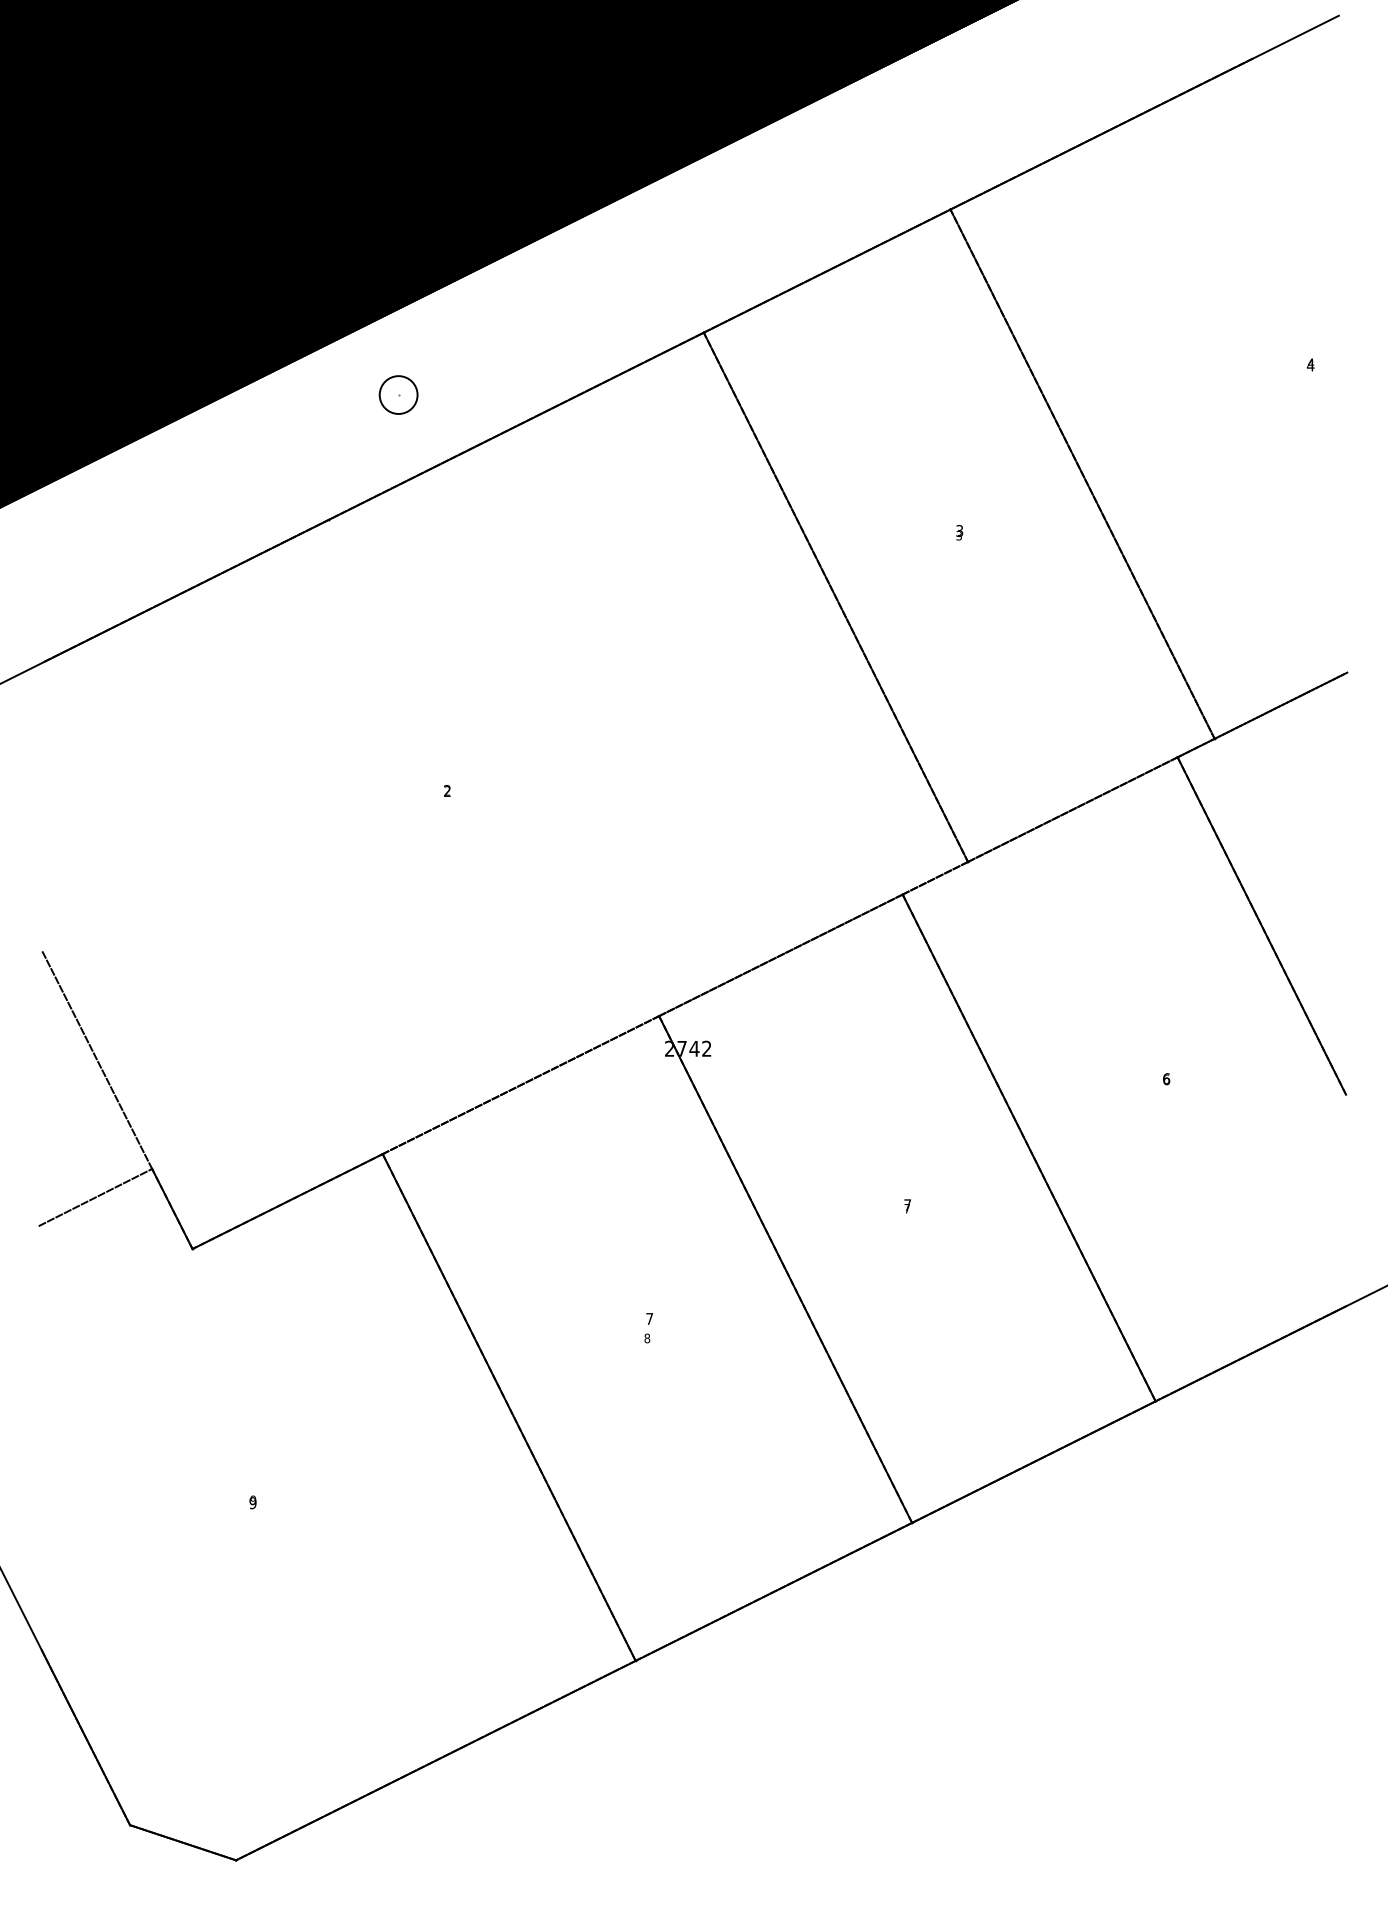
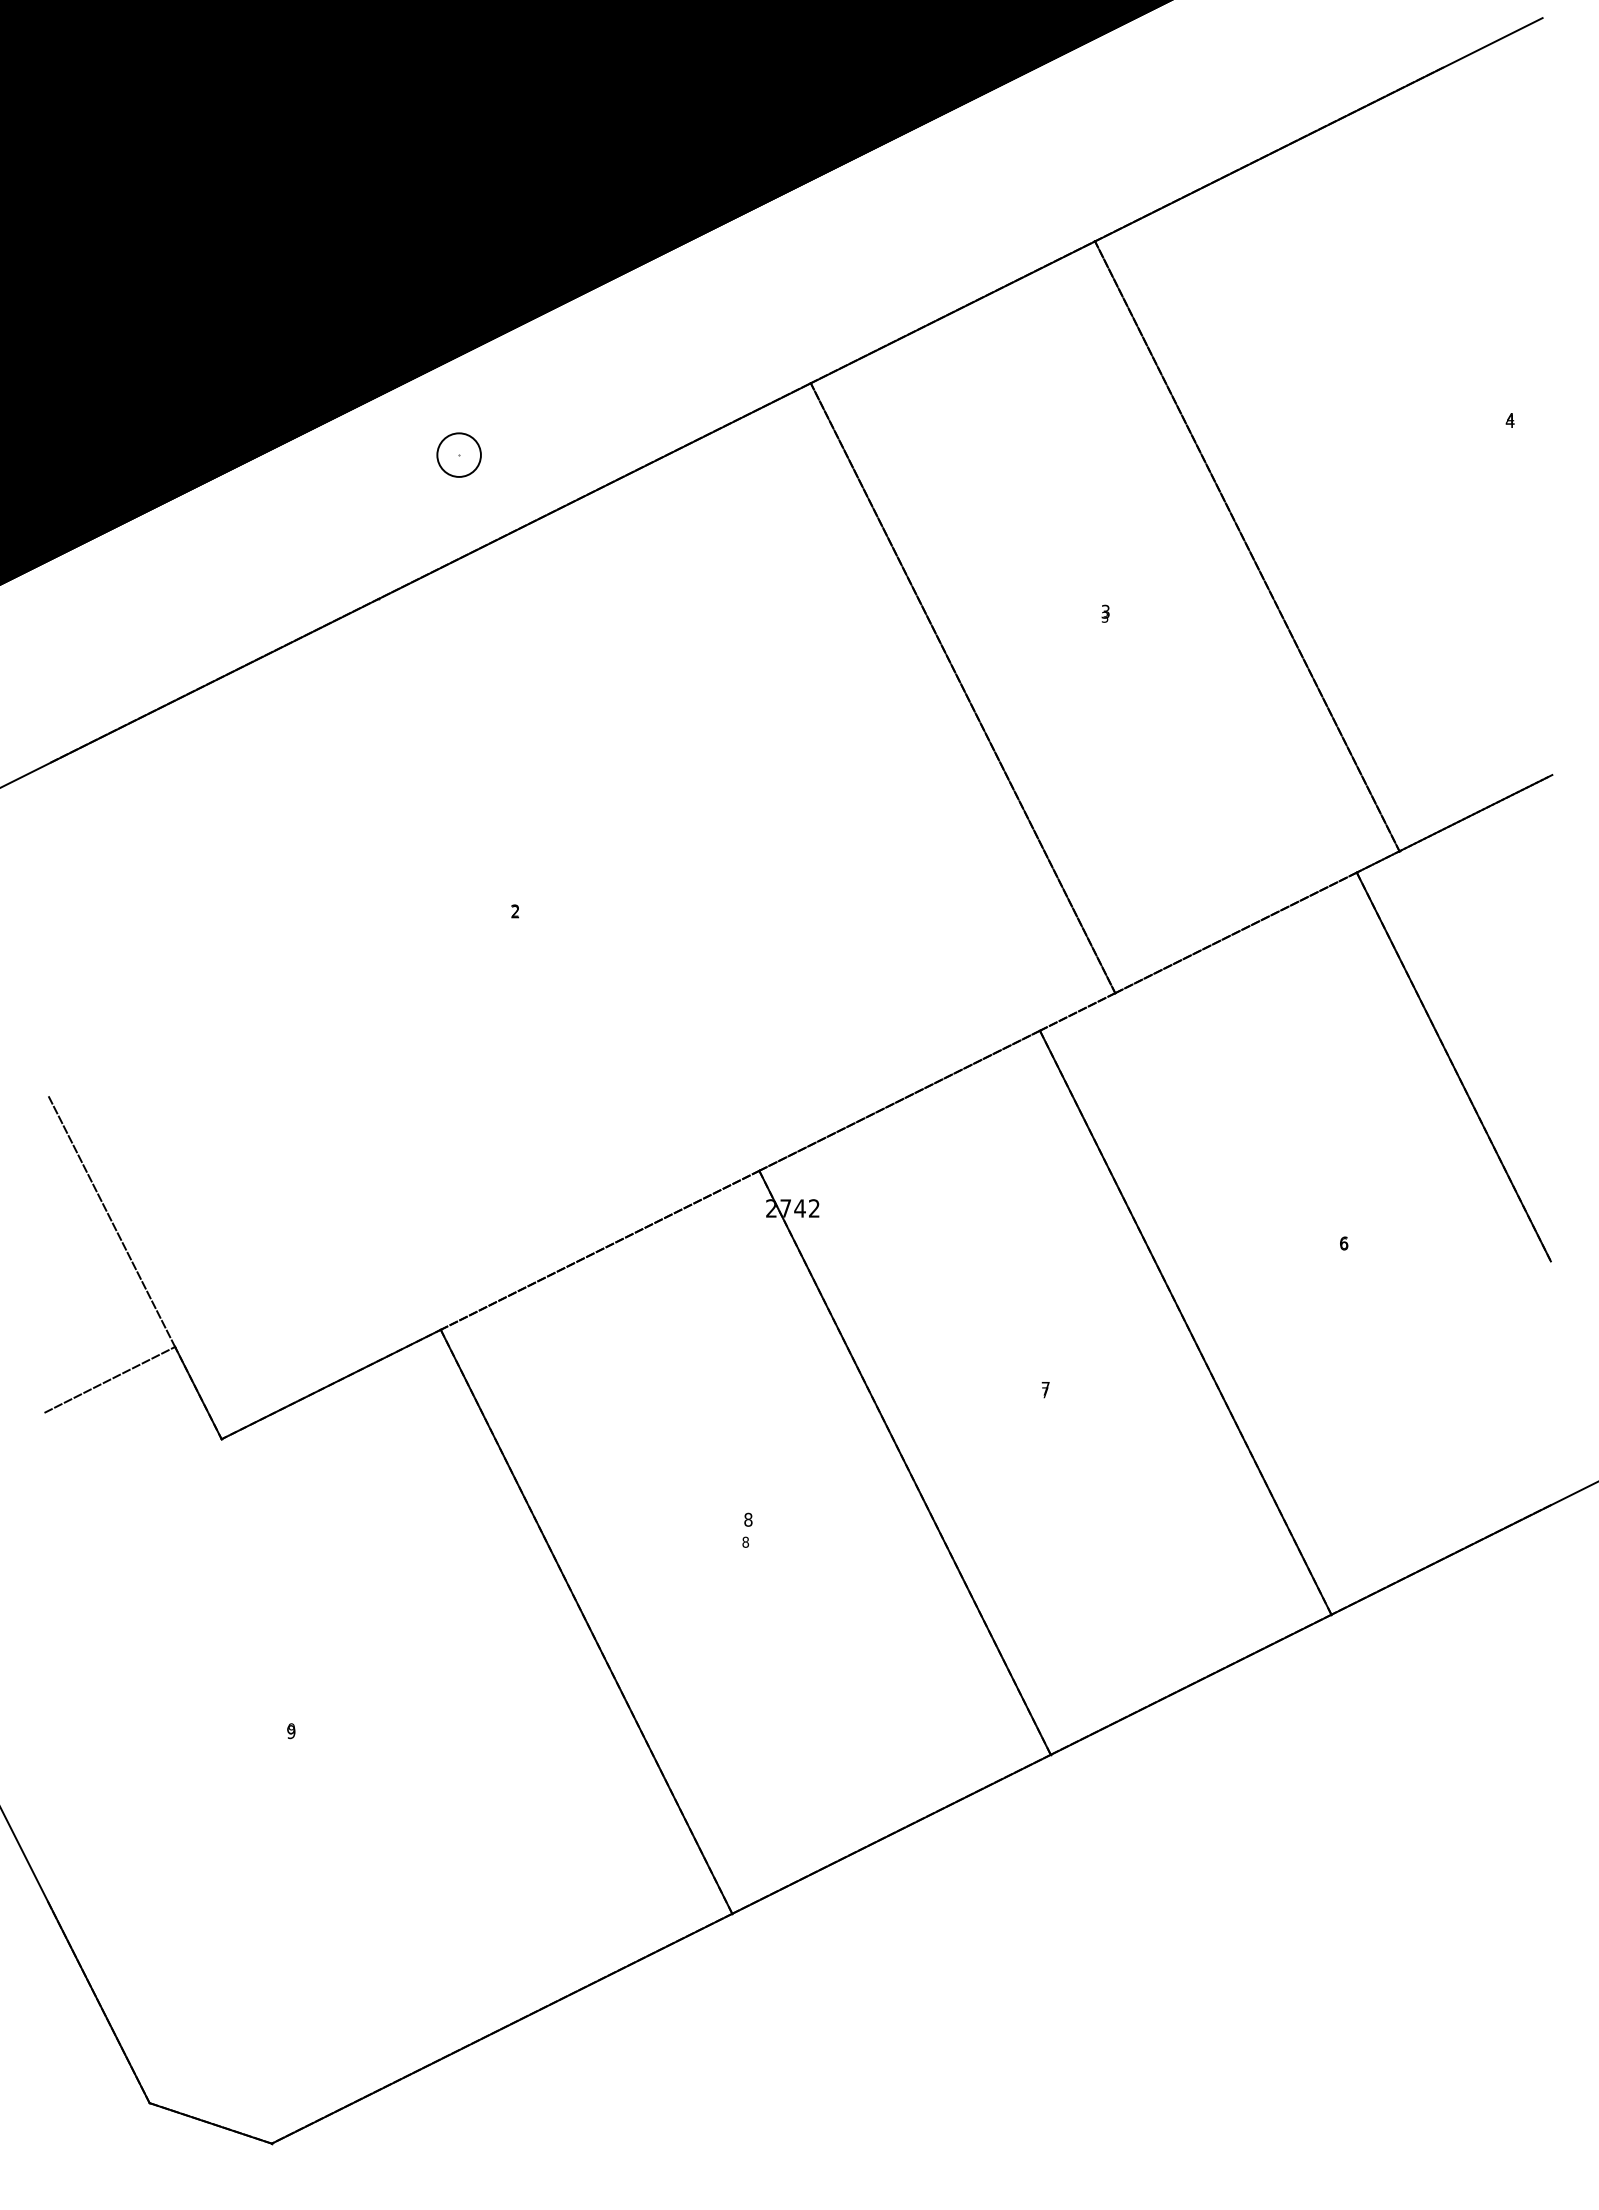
text: (649, 1318) -> (748, 1519), 7 -> 8

